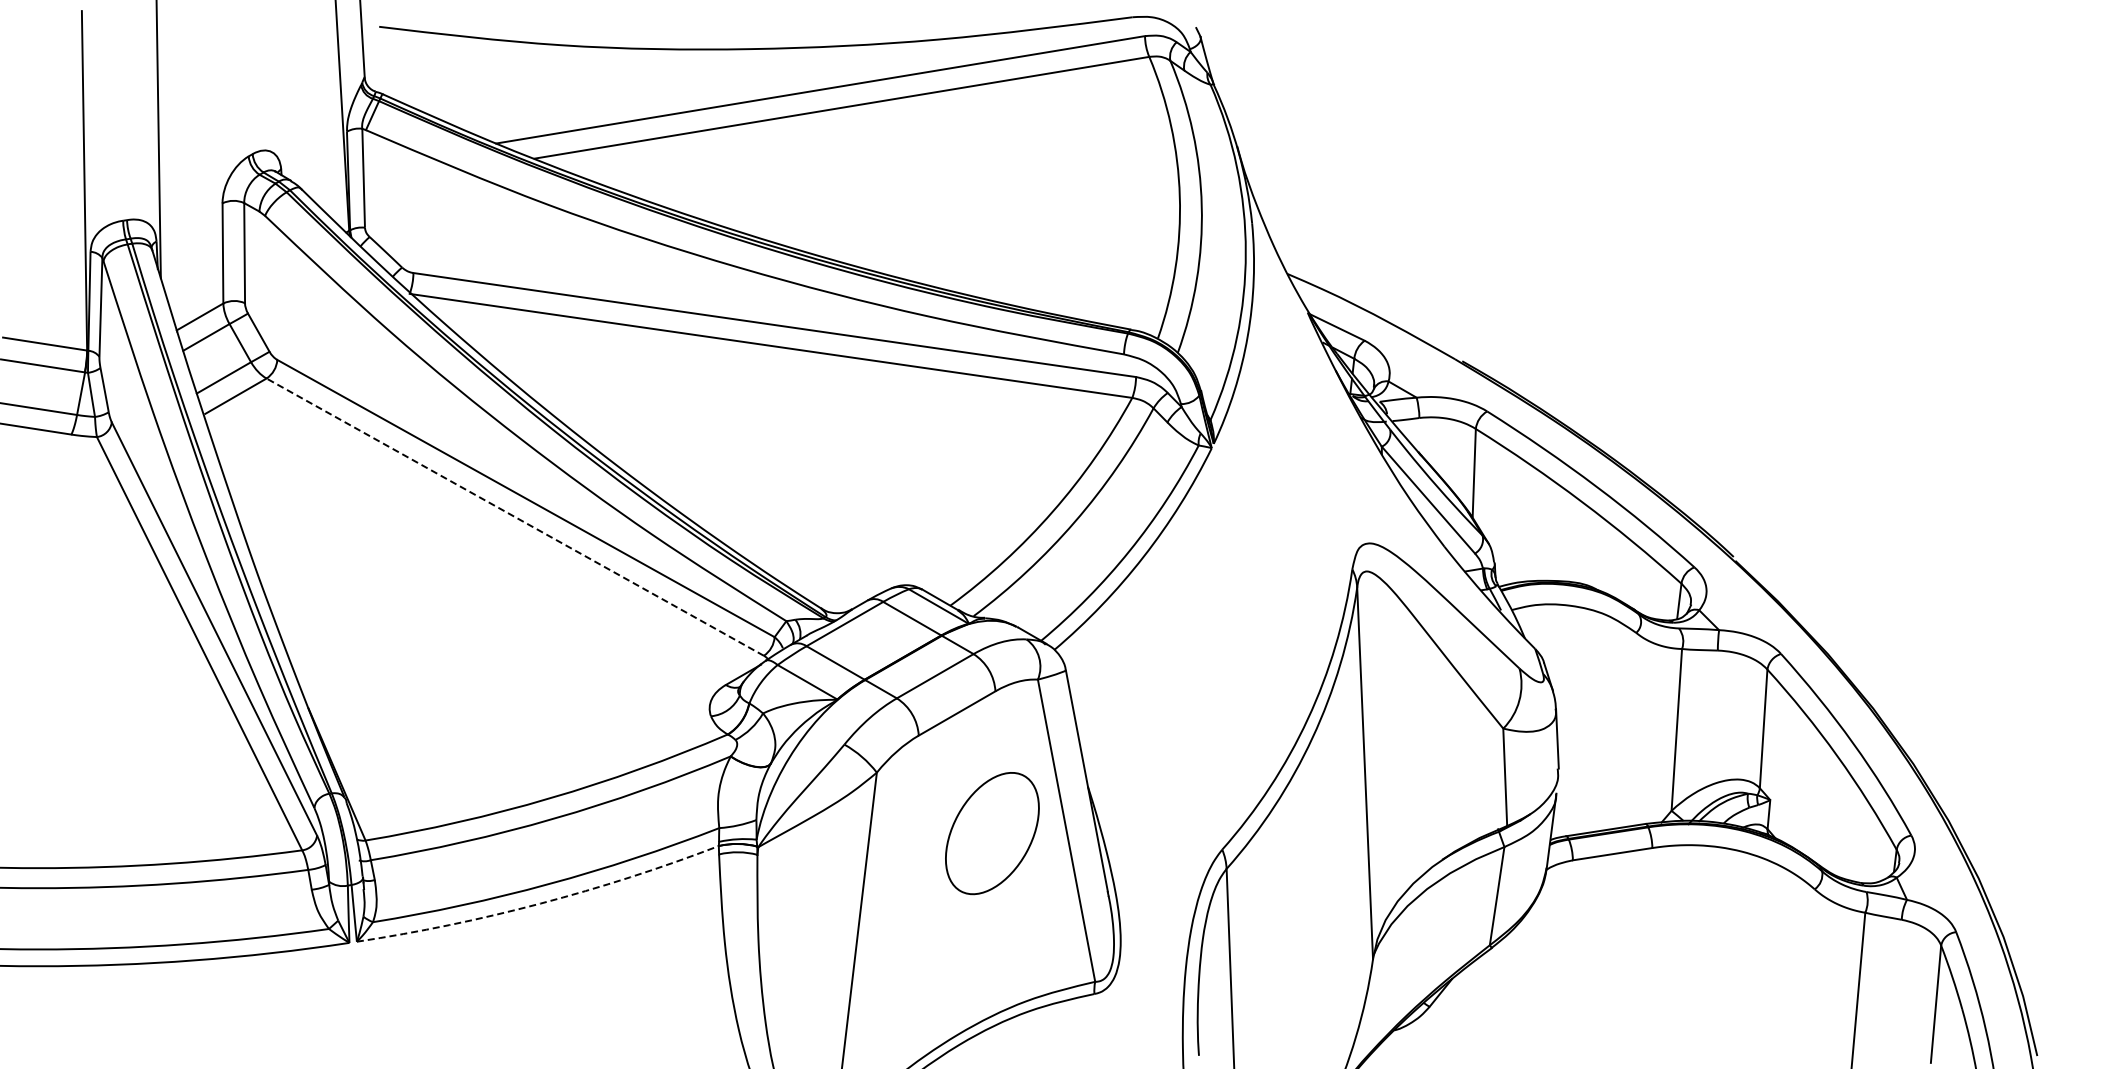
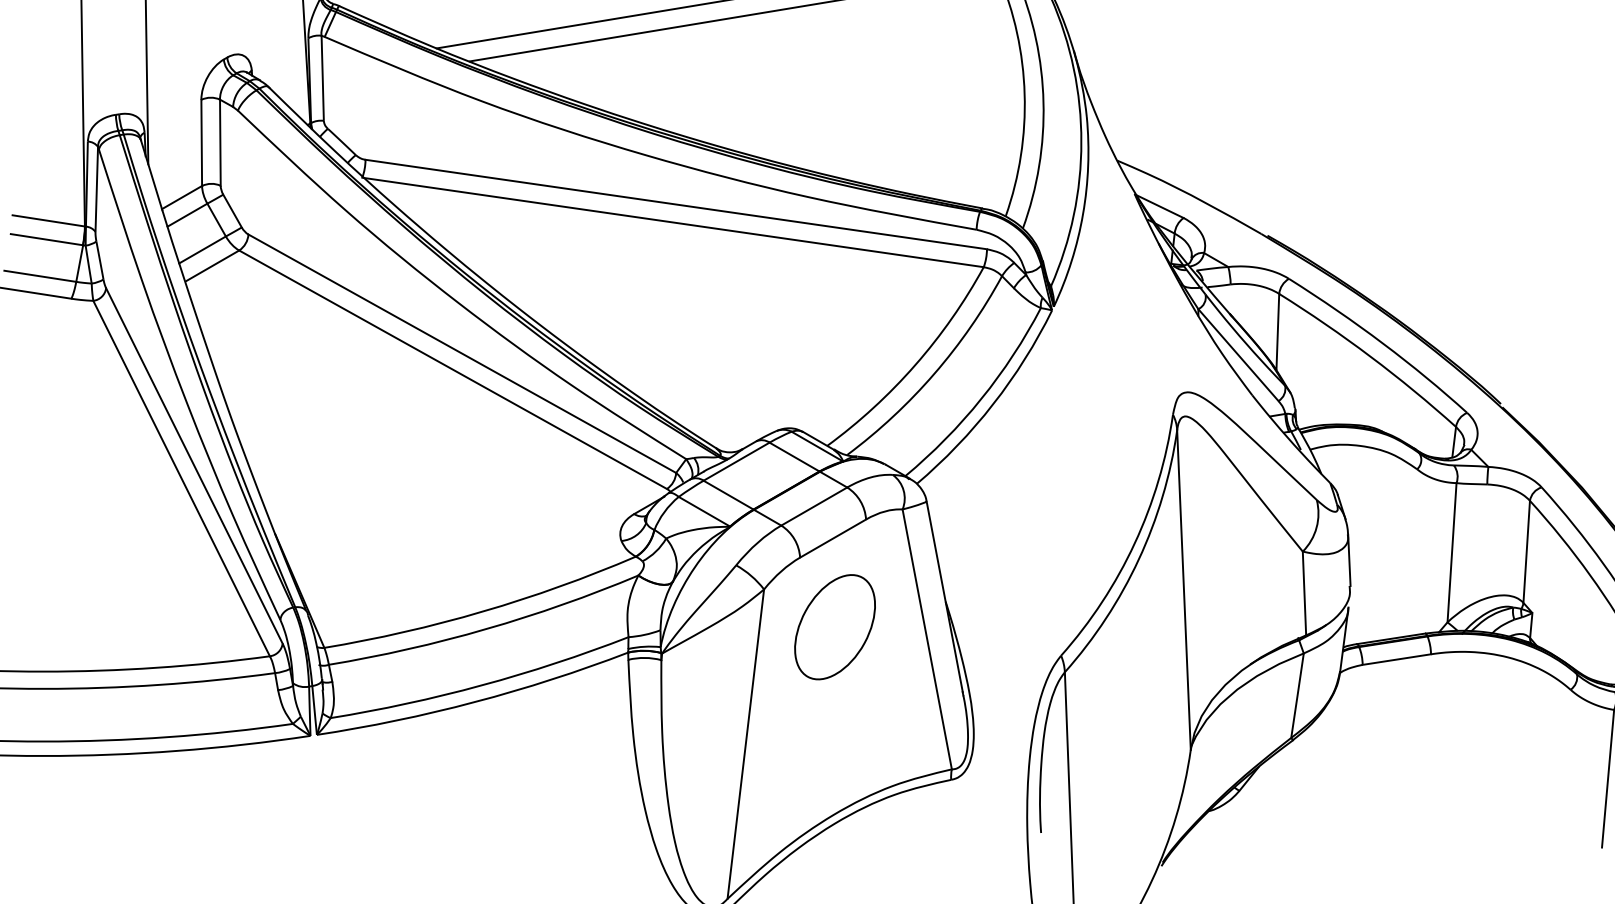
line: (515, 517) -> (453, 370), dashed -> solid
part: (992, 833) -> (835, 627), moved
arc: (540, 903) -> (474, 702), dashed -> solid

